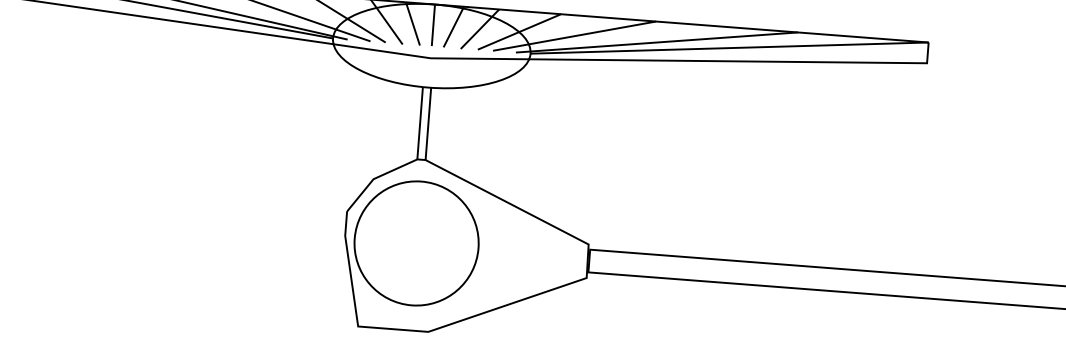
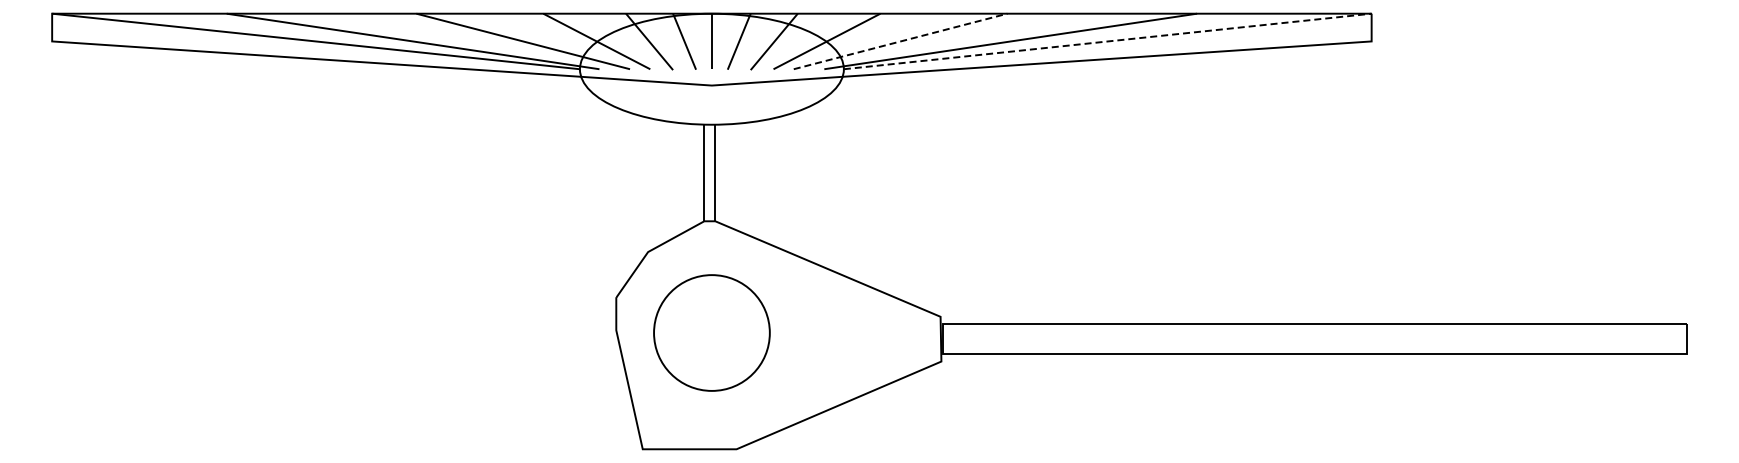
line: (575, 36) -> (901, 41), solid -> dashed
line: (730, 48) -> (1108, 41), solid -> dashed
circle: (416, 243) -> (711, 332), size x0.7

